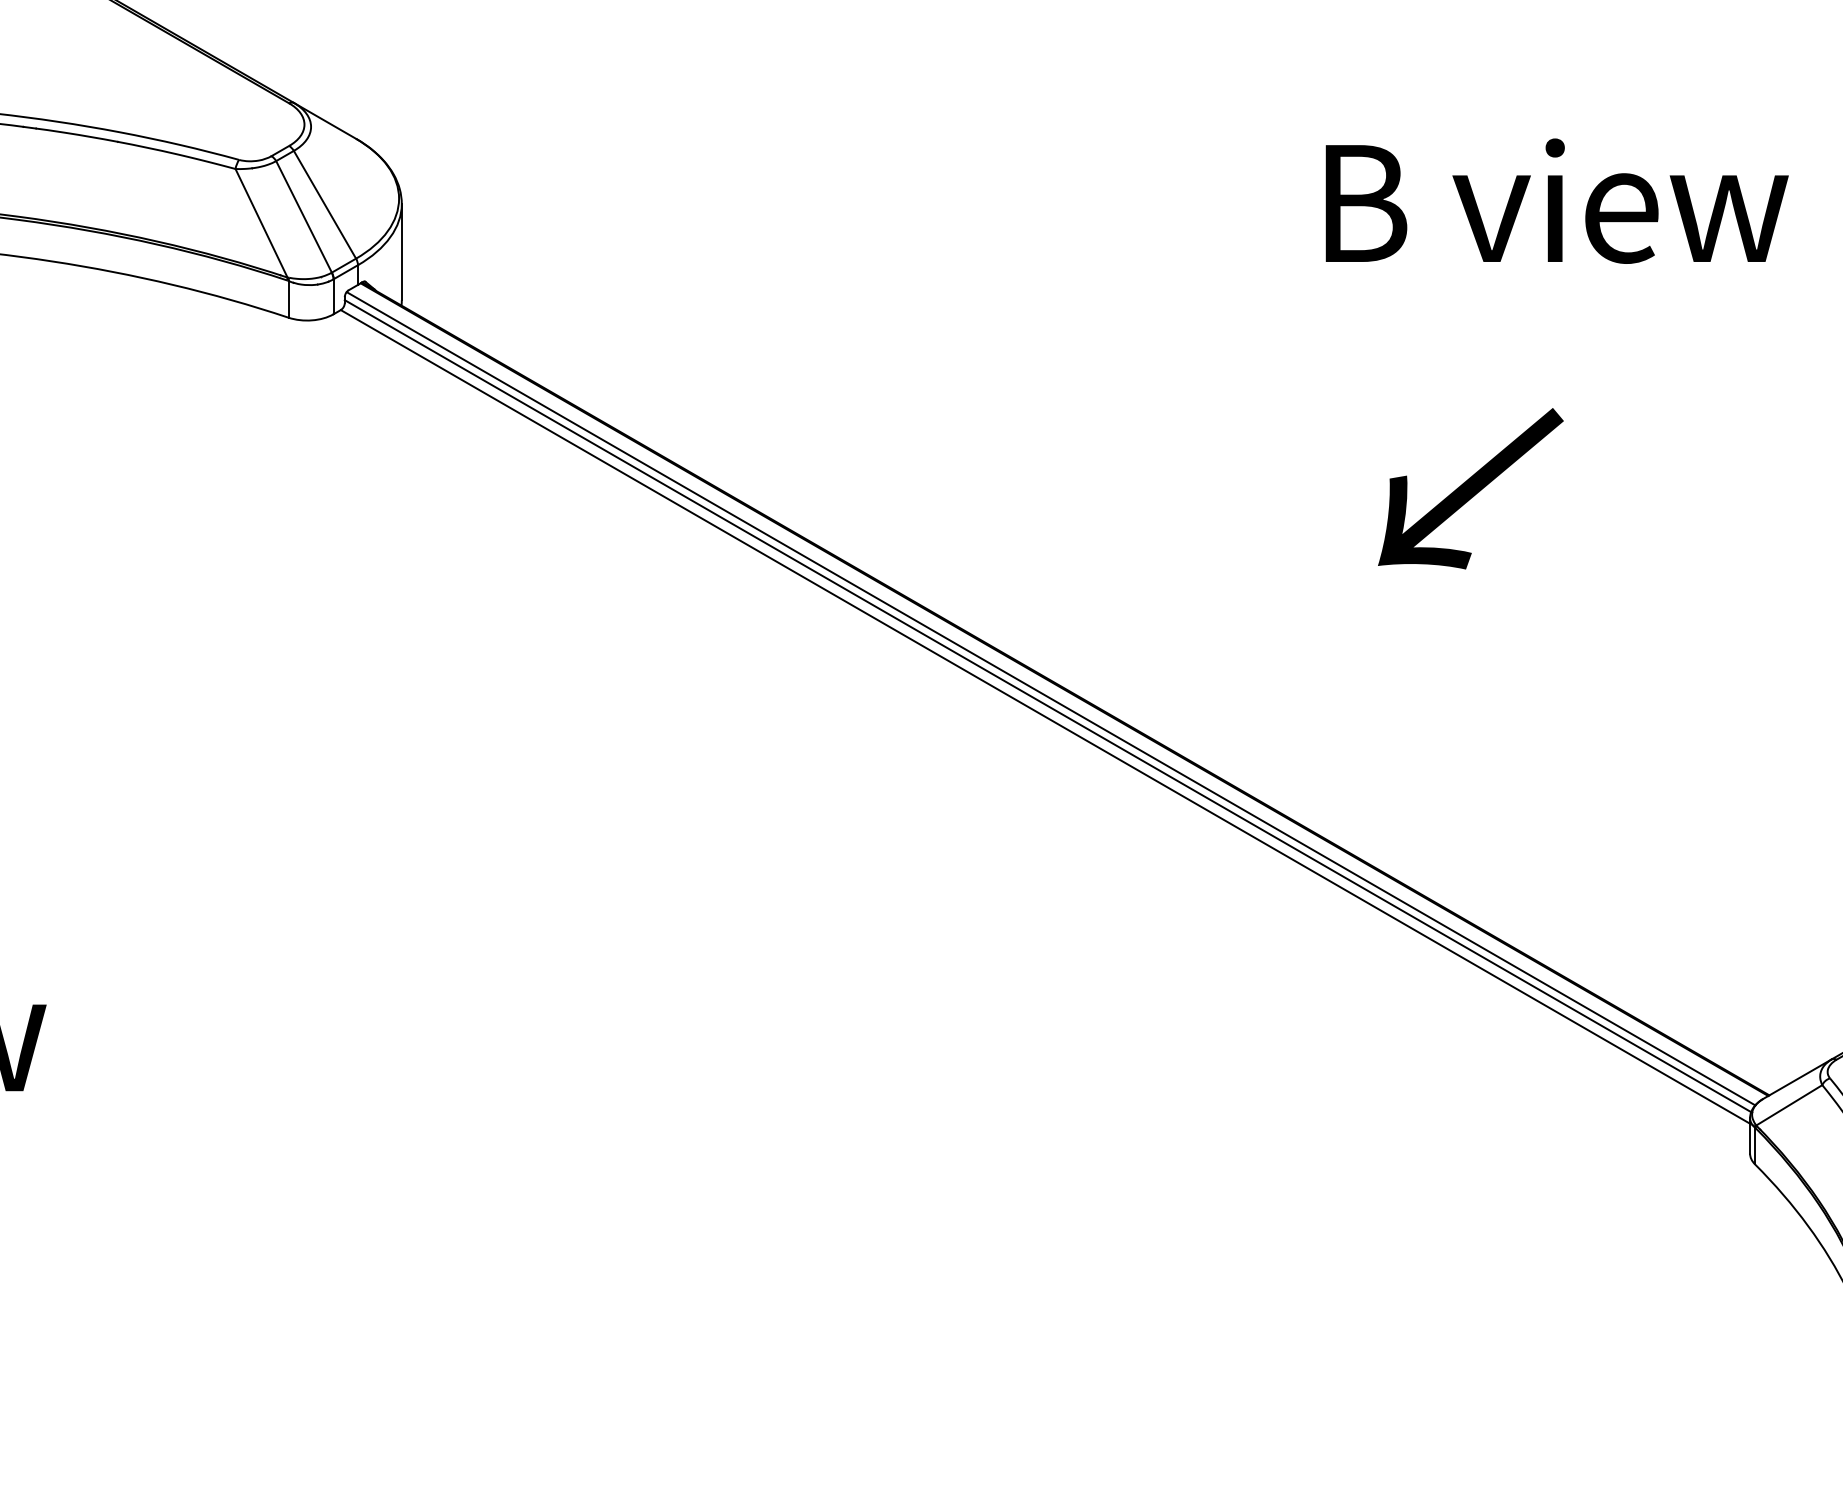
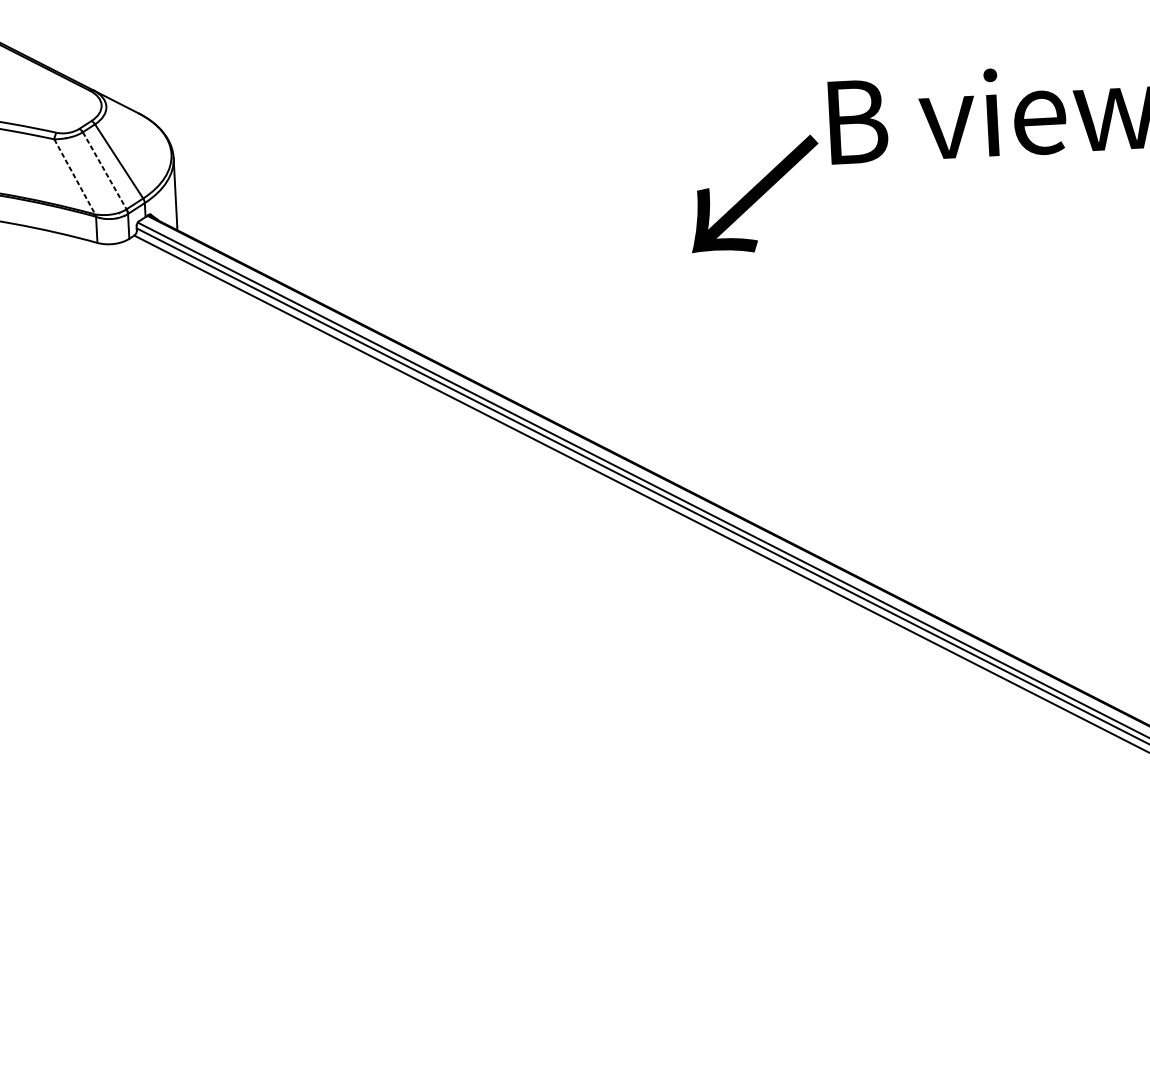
line: (304, 217) -> (105, 171), solid -> dashed
line: (261, 223) -> (74, 177), solid -> dashed
text: (1470, 488) -> (754, 194), moved

